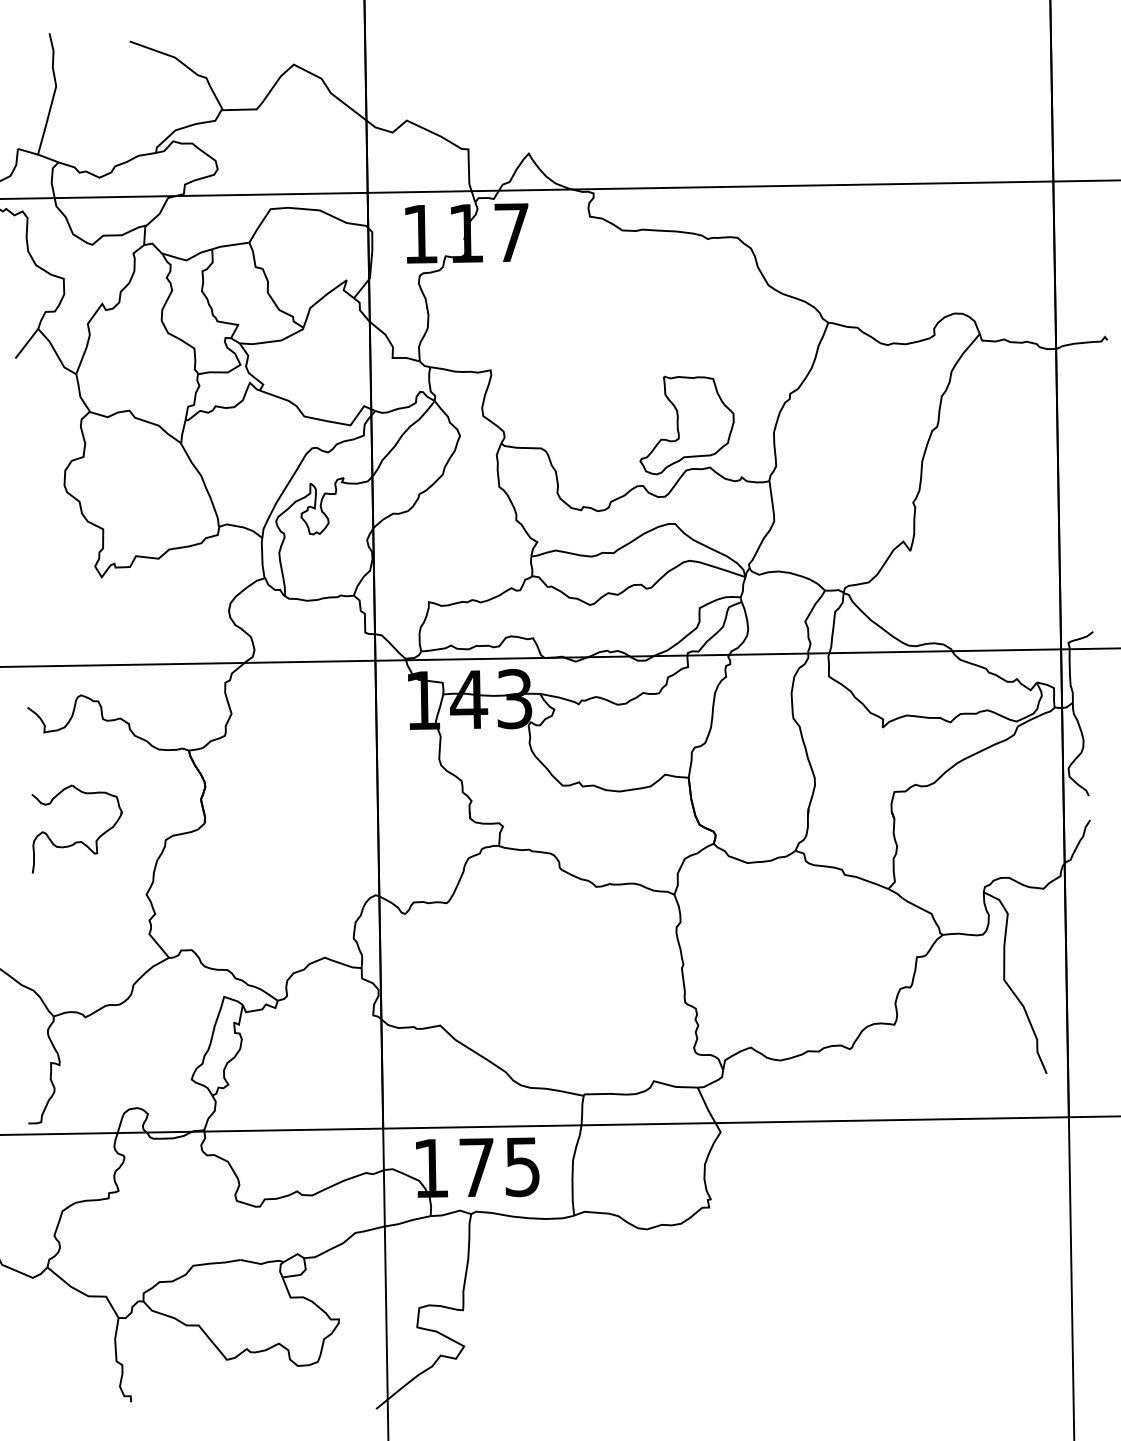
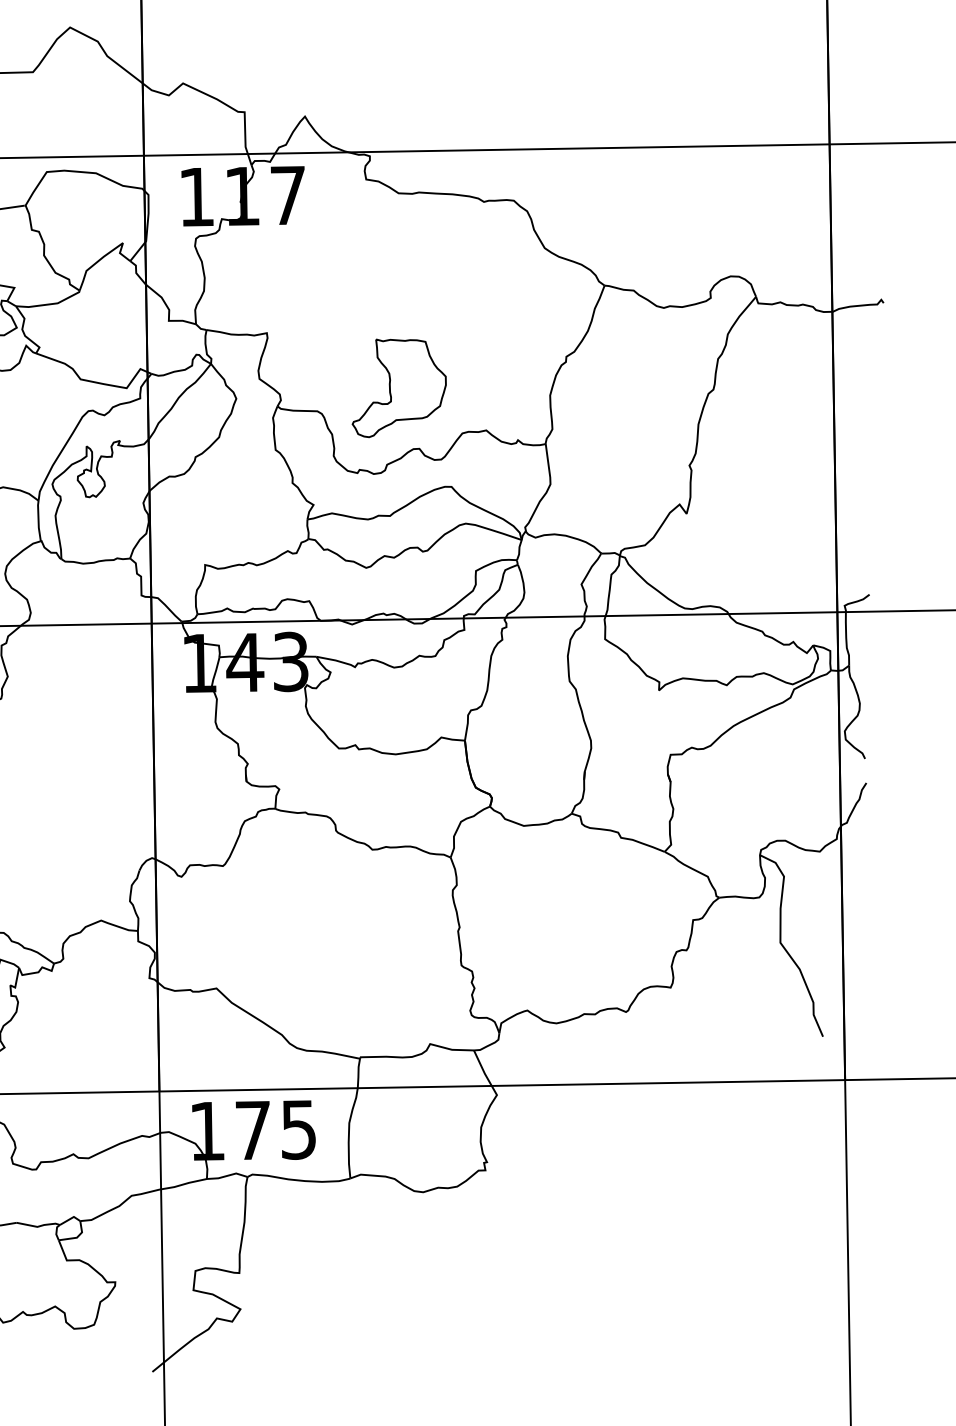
part: (686, 425) -> (398, 388), moved

